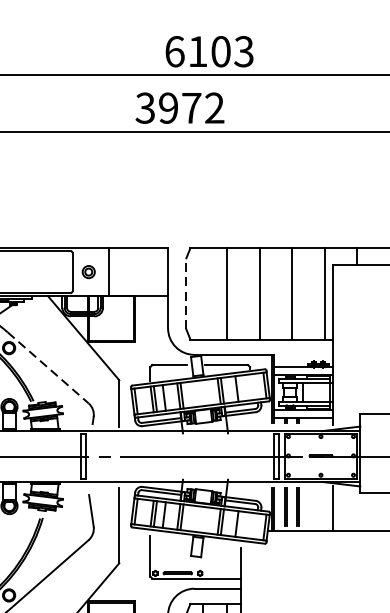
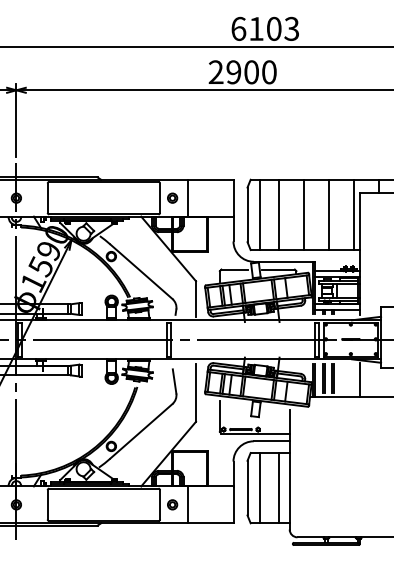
text: (179, 108) -> (242, 72), 3972 -> 2900
line: (186, 293) -> (247, 214), dashed -> solid
line: (203, 293) -> (260, 214), added
line: (48, 368) -> (141, 272), dashed -> solid

